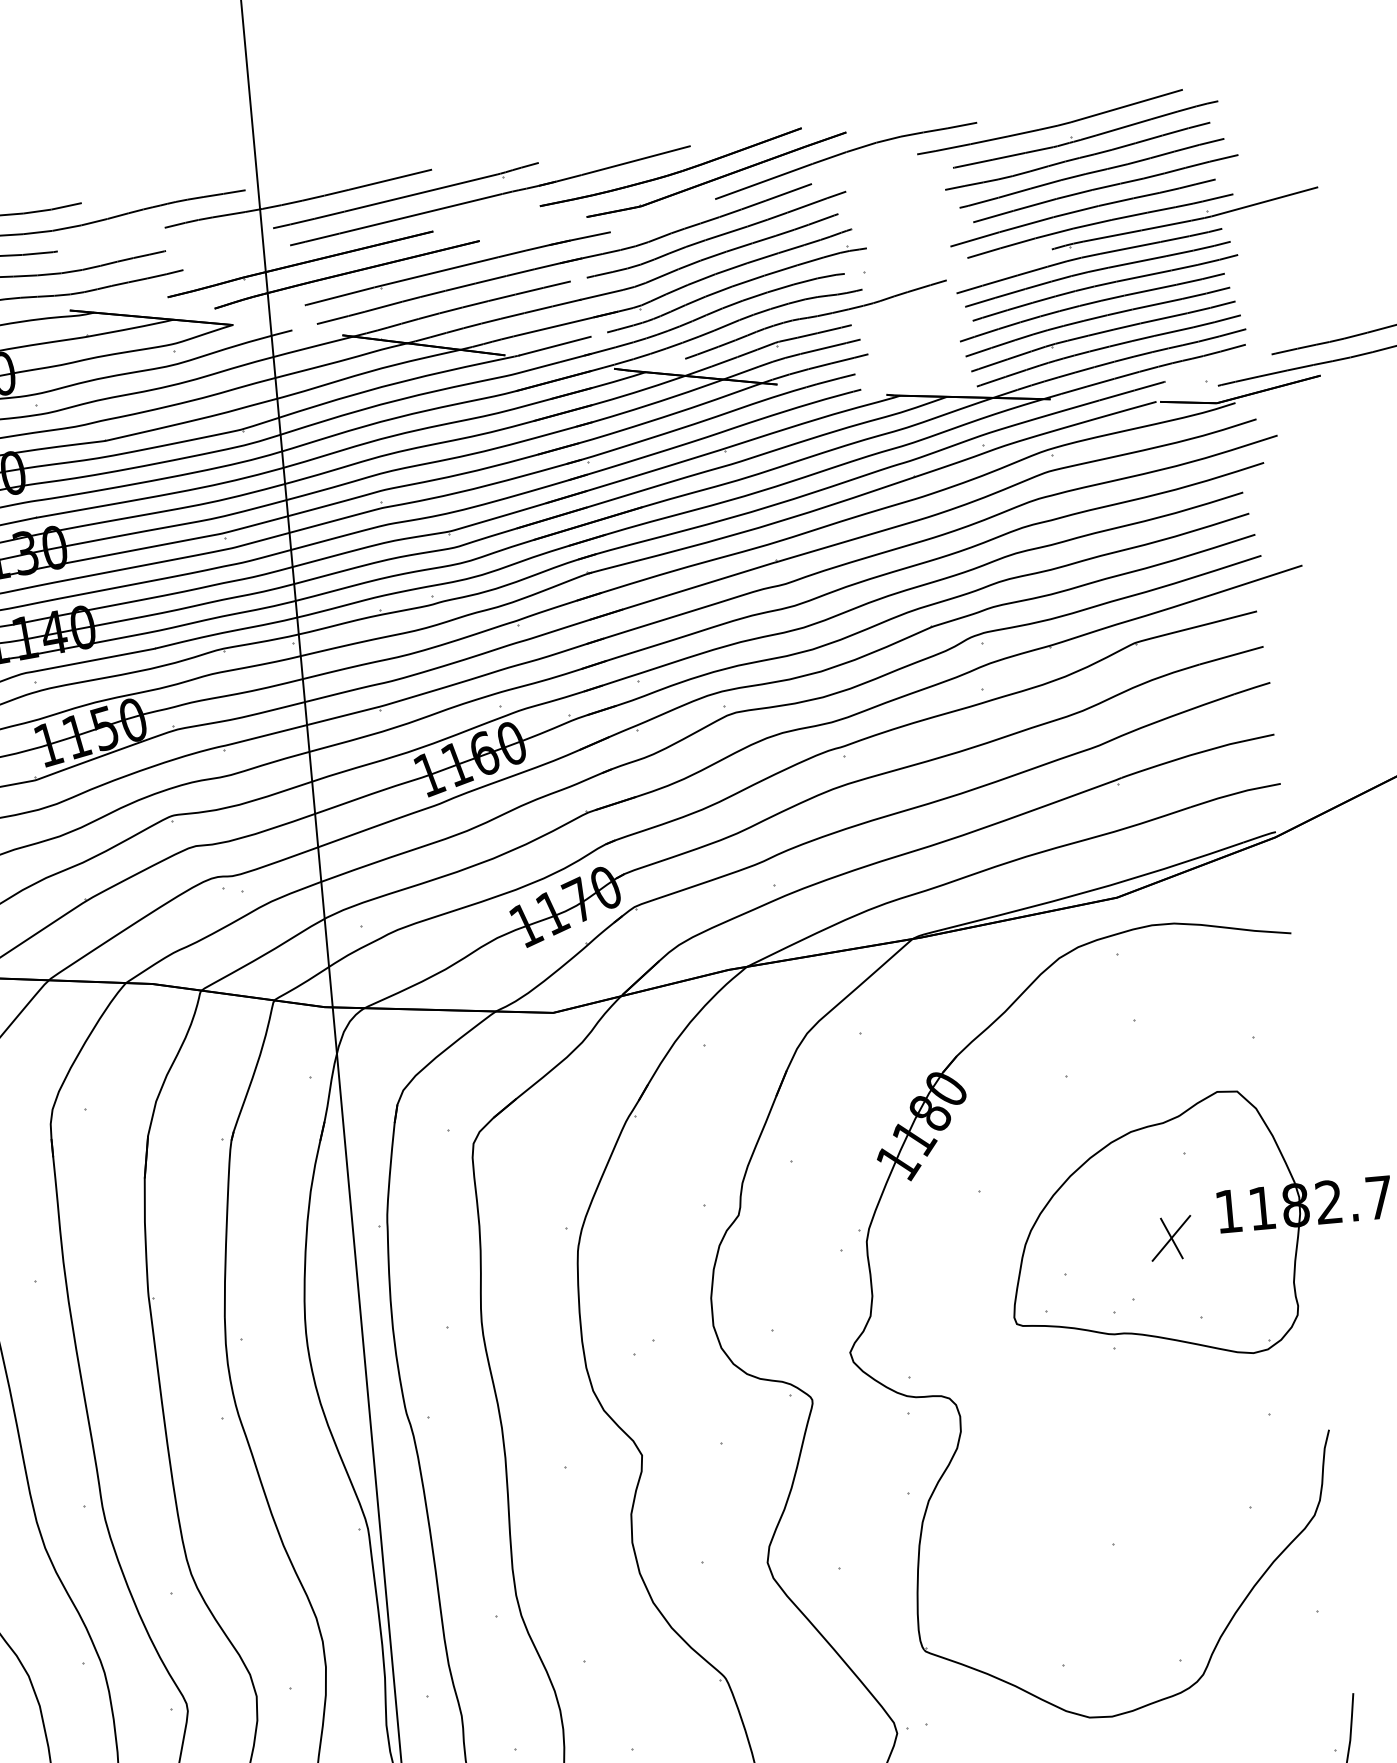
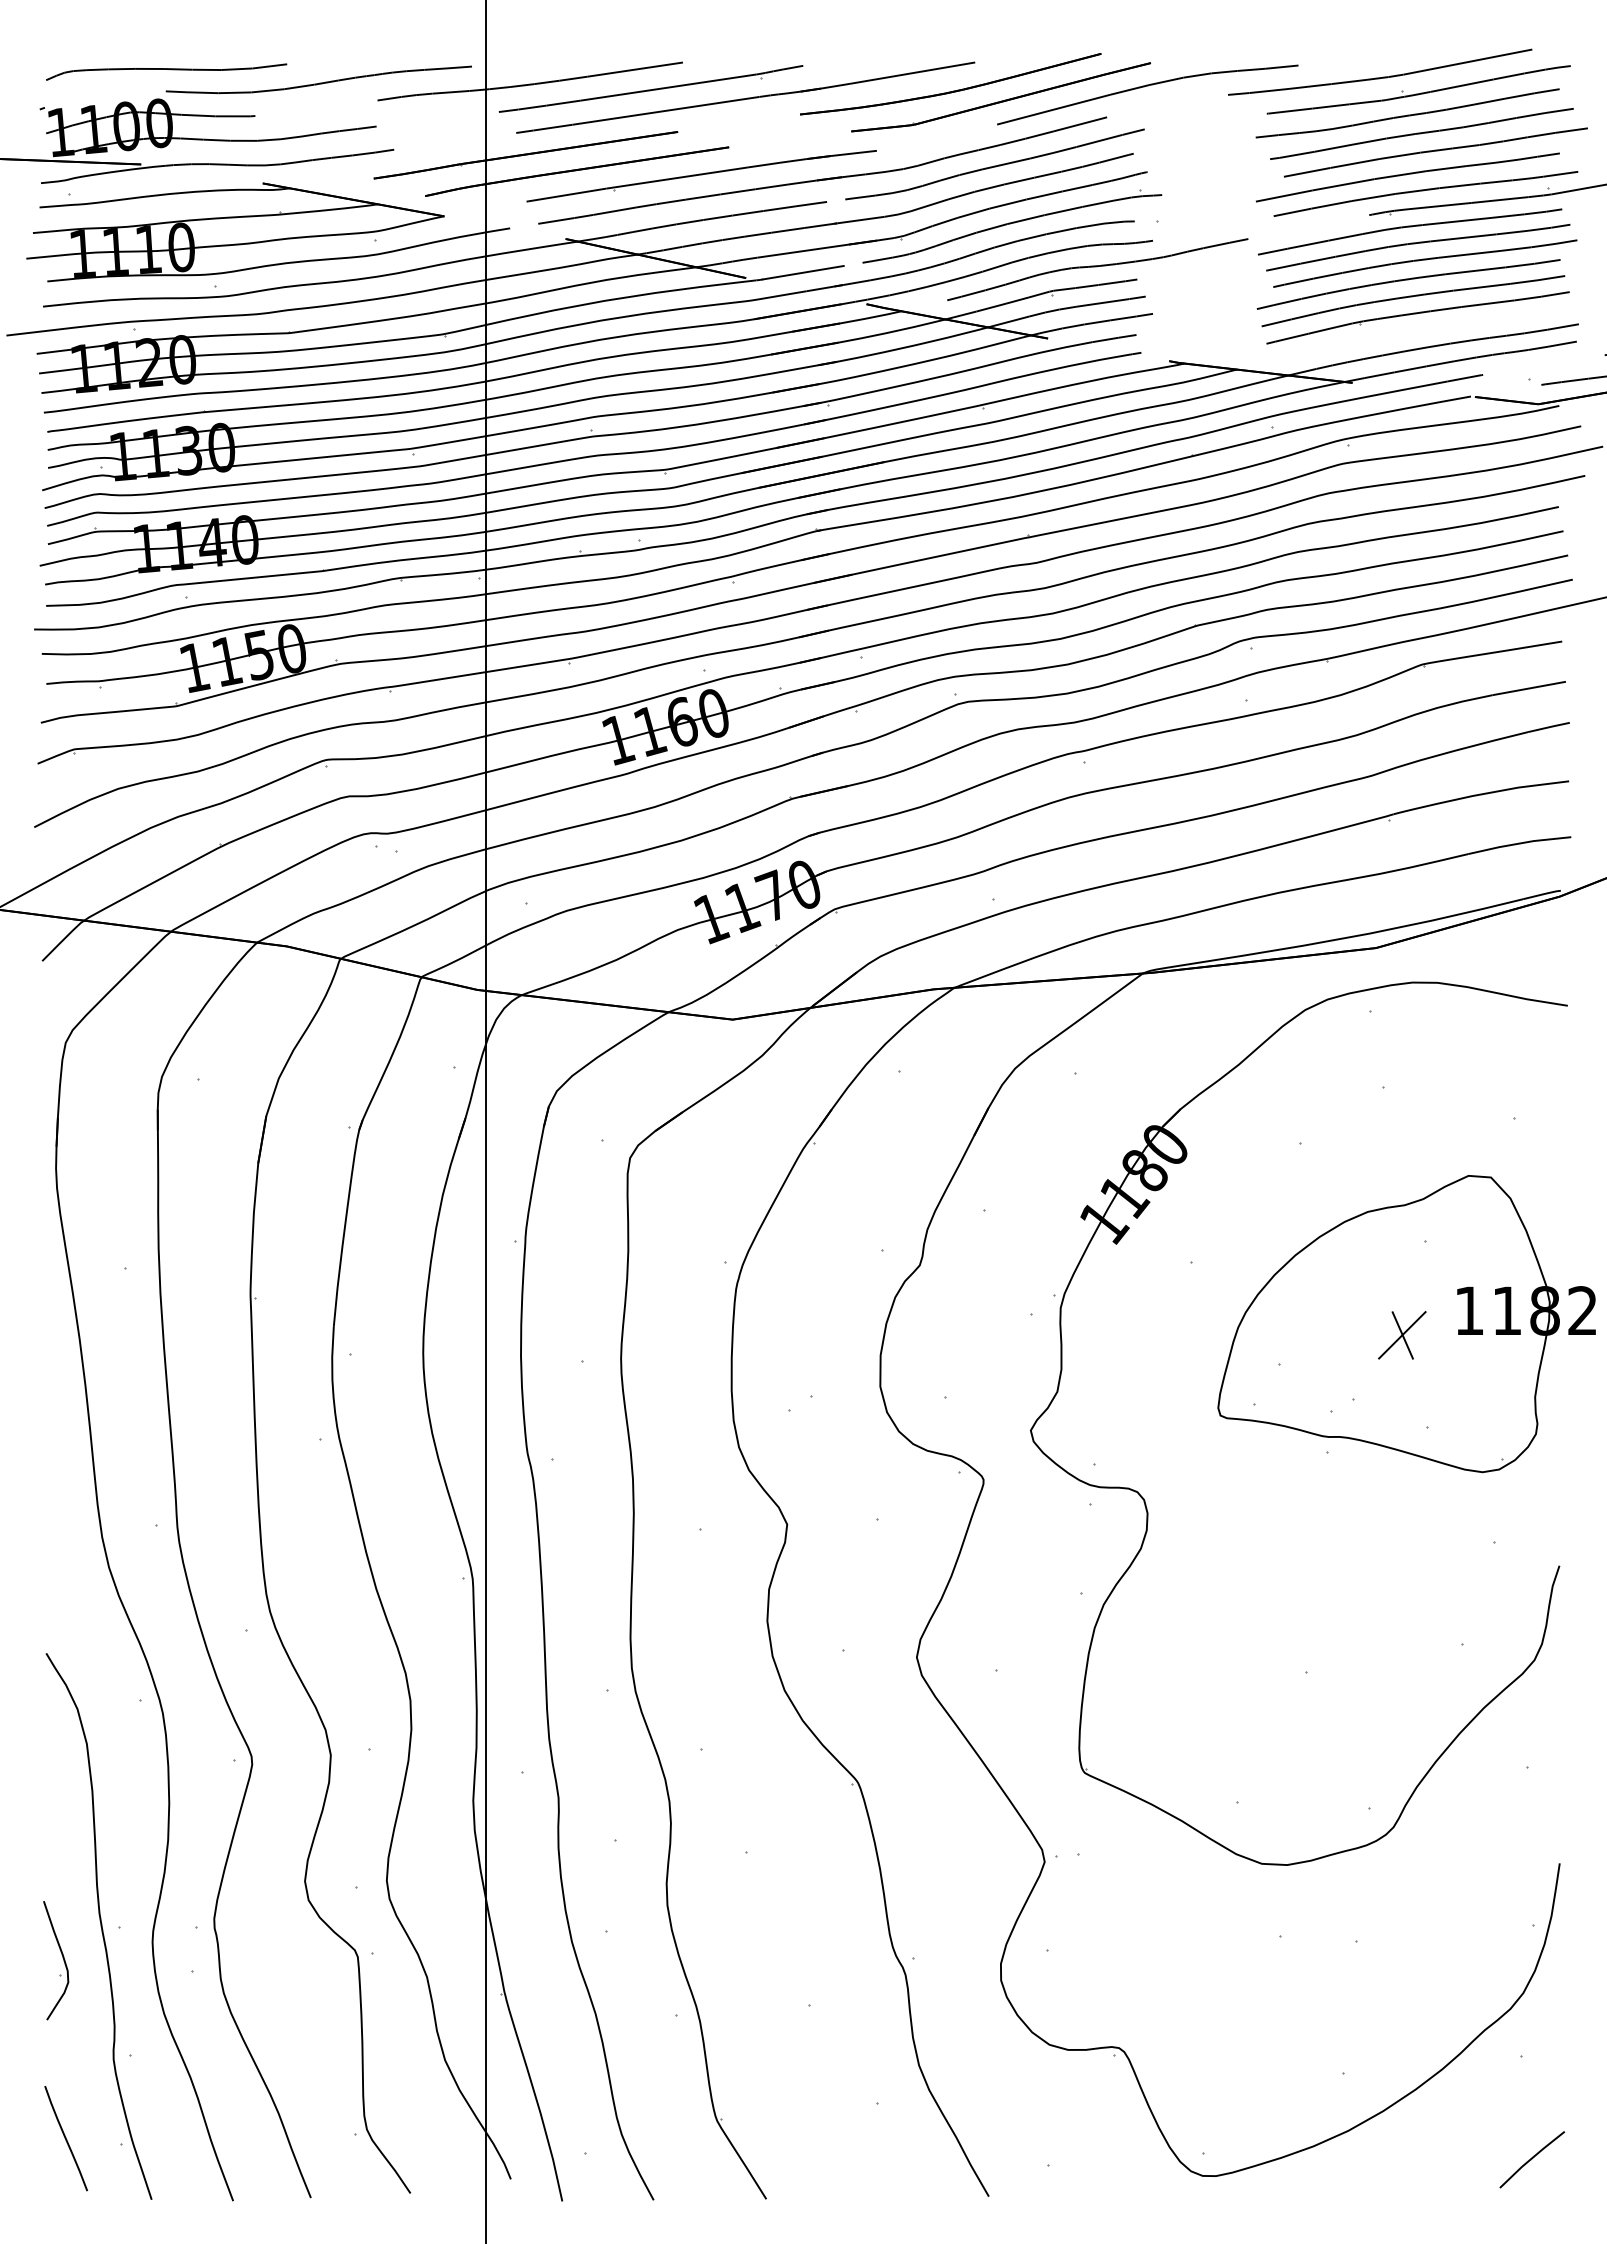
curve: (1107, 348) -> (1421, 331), removed

